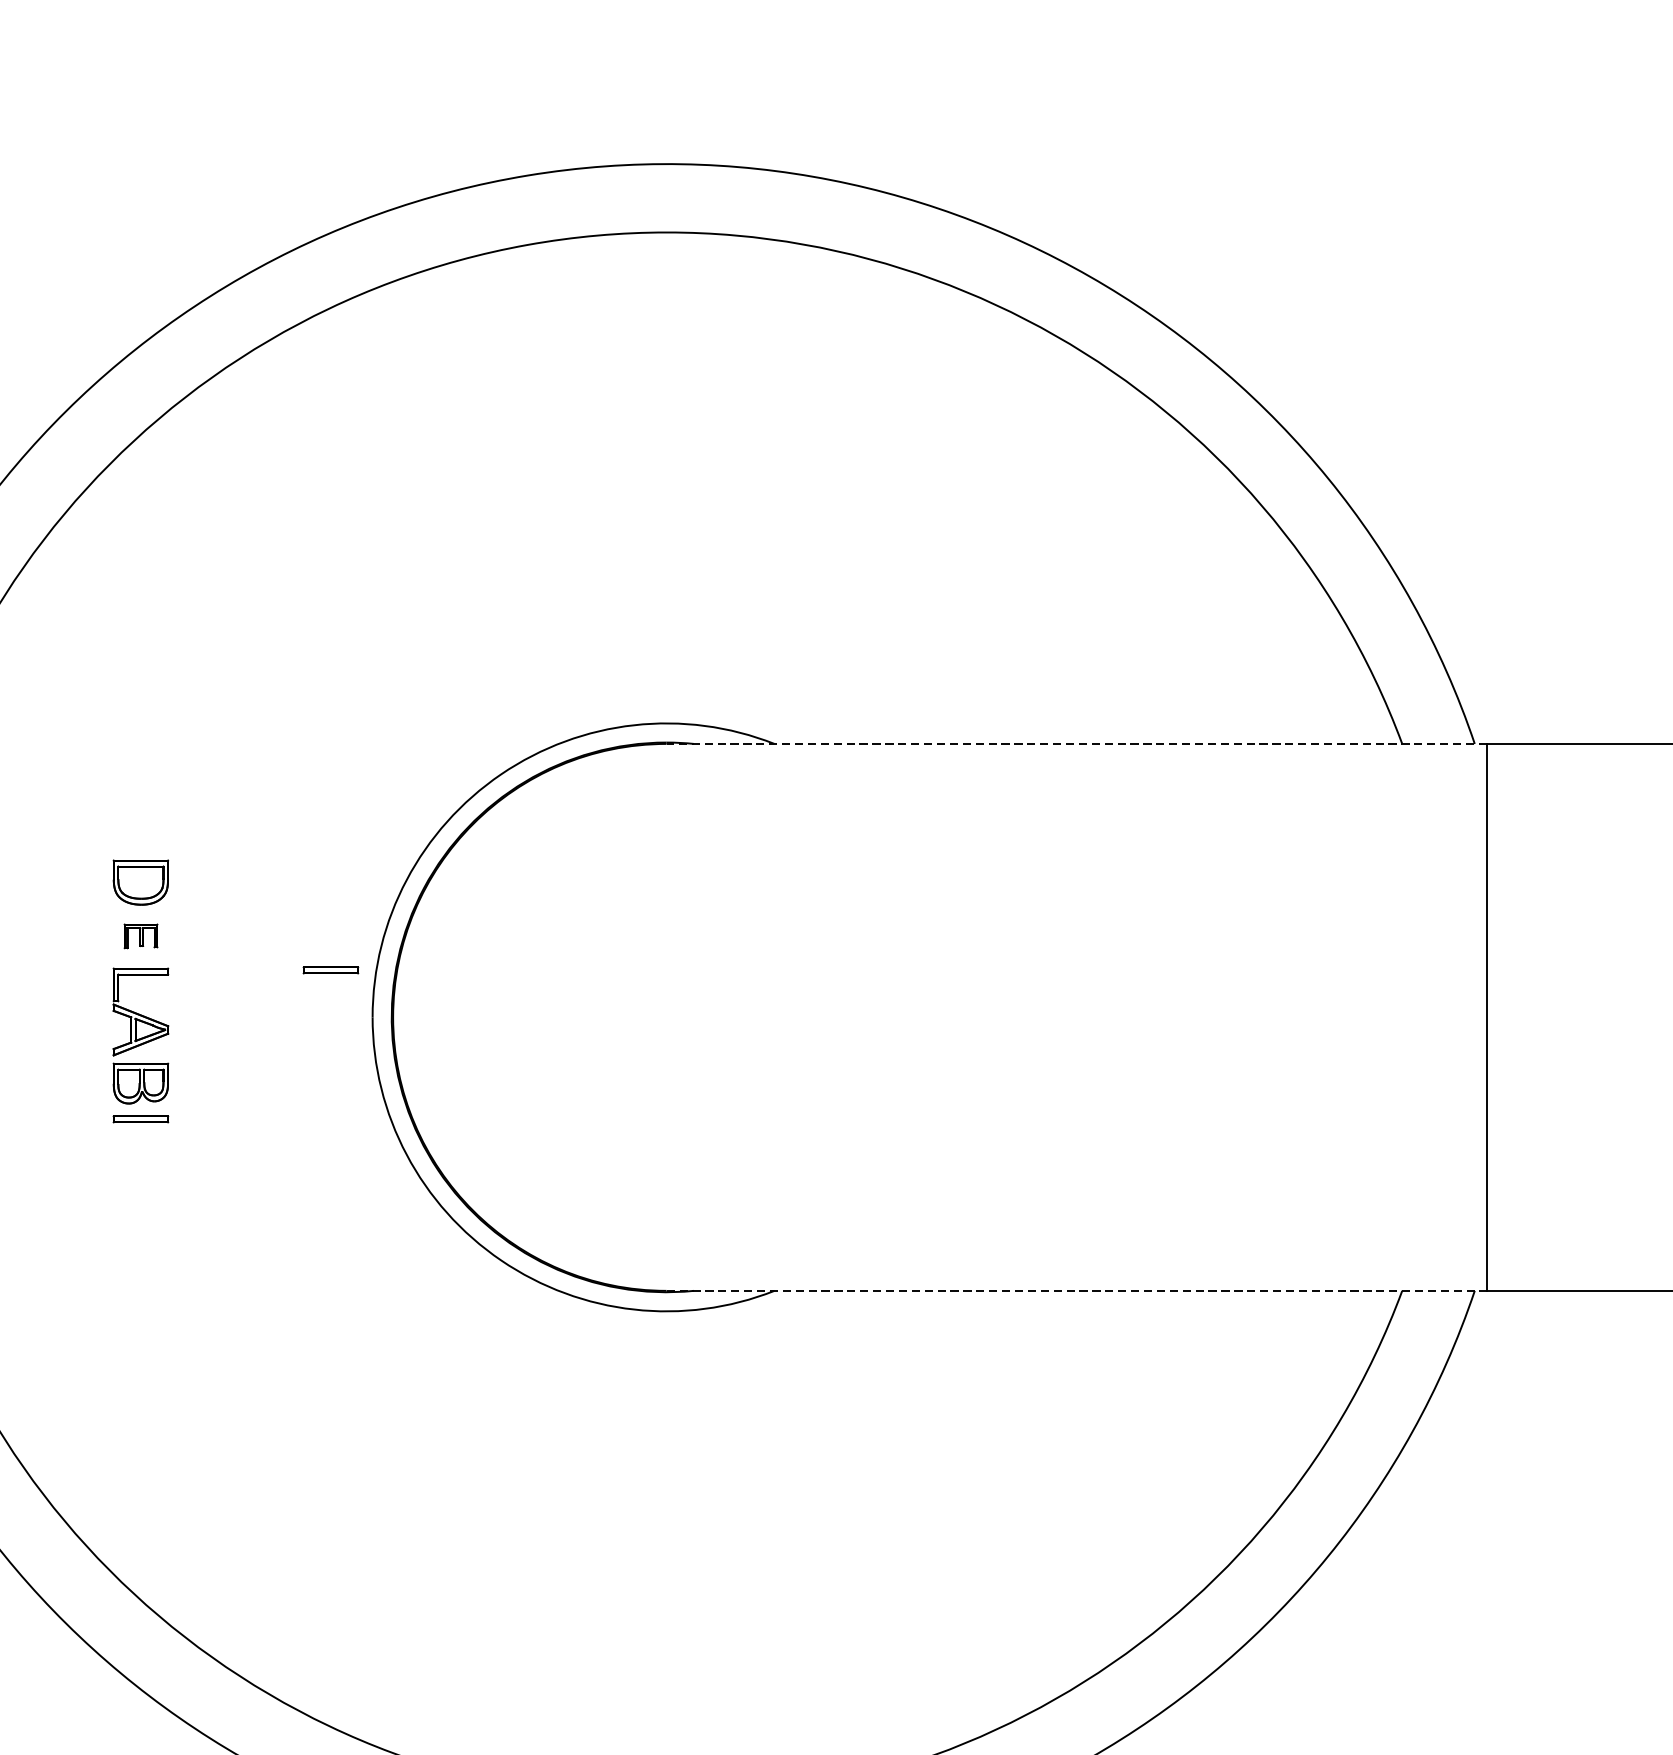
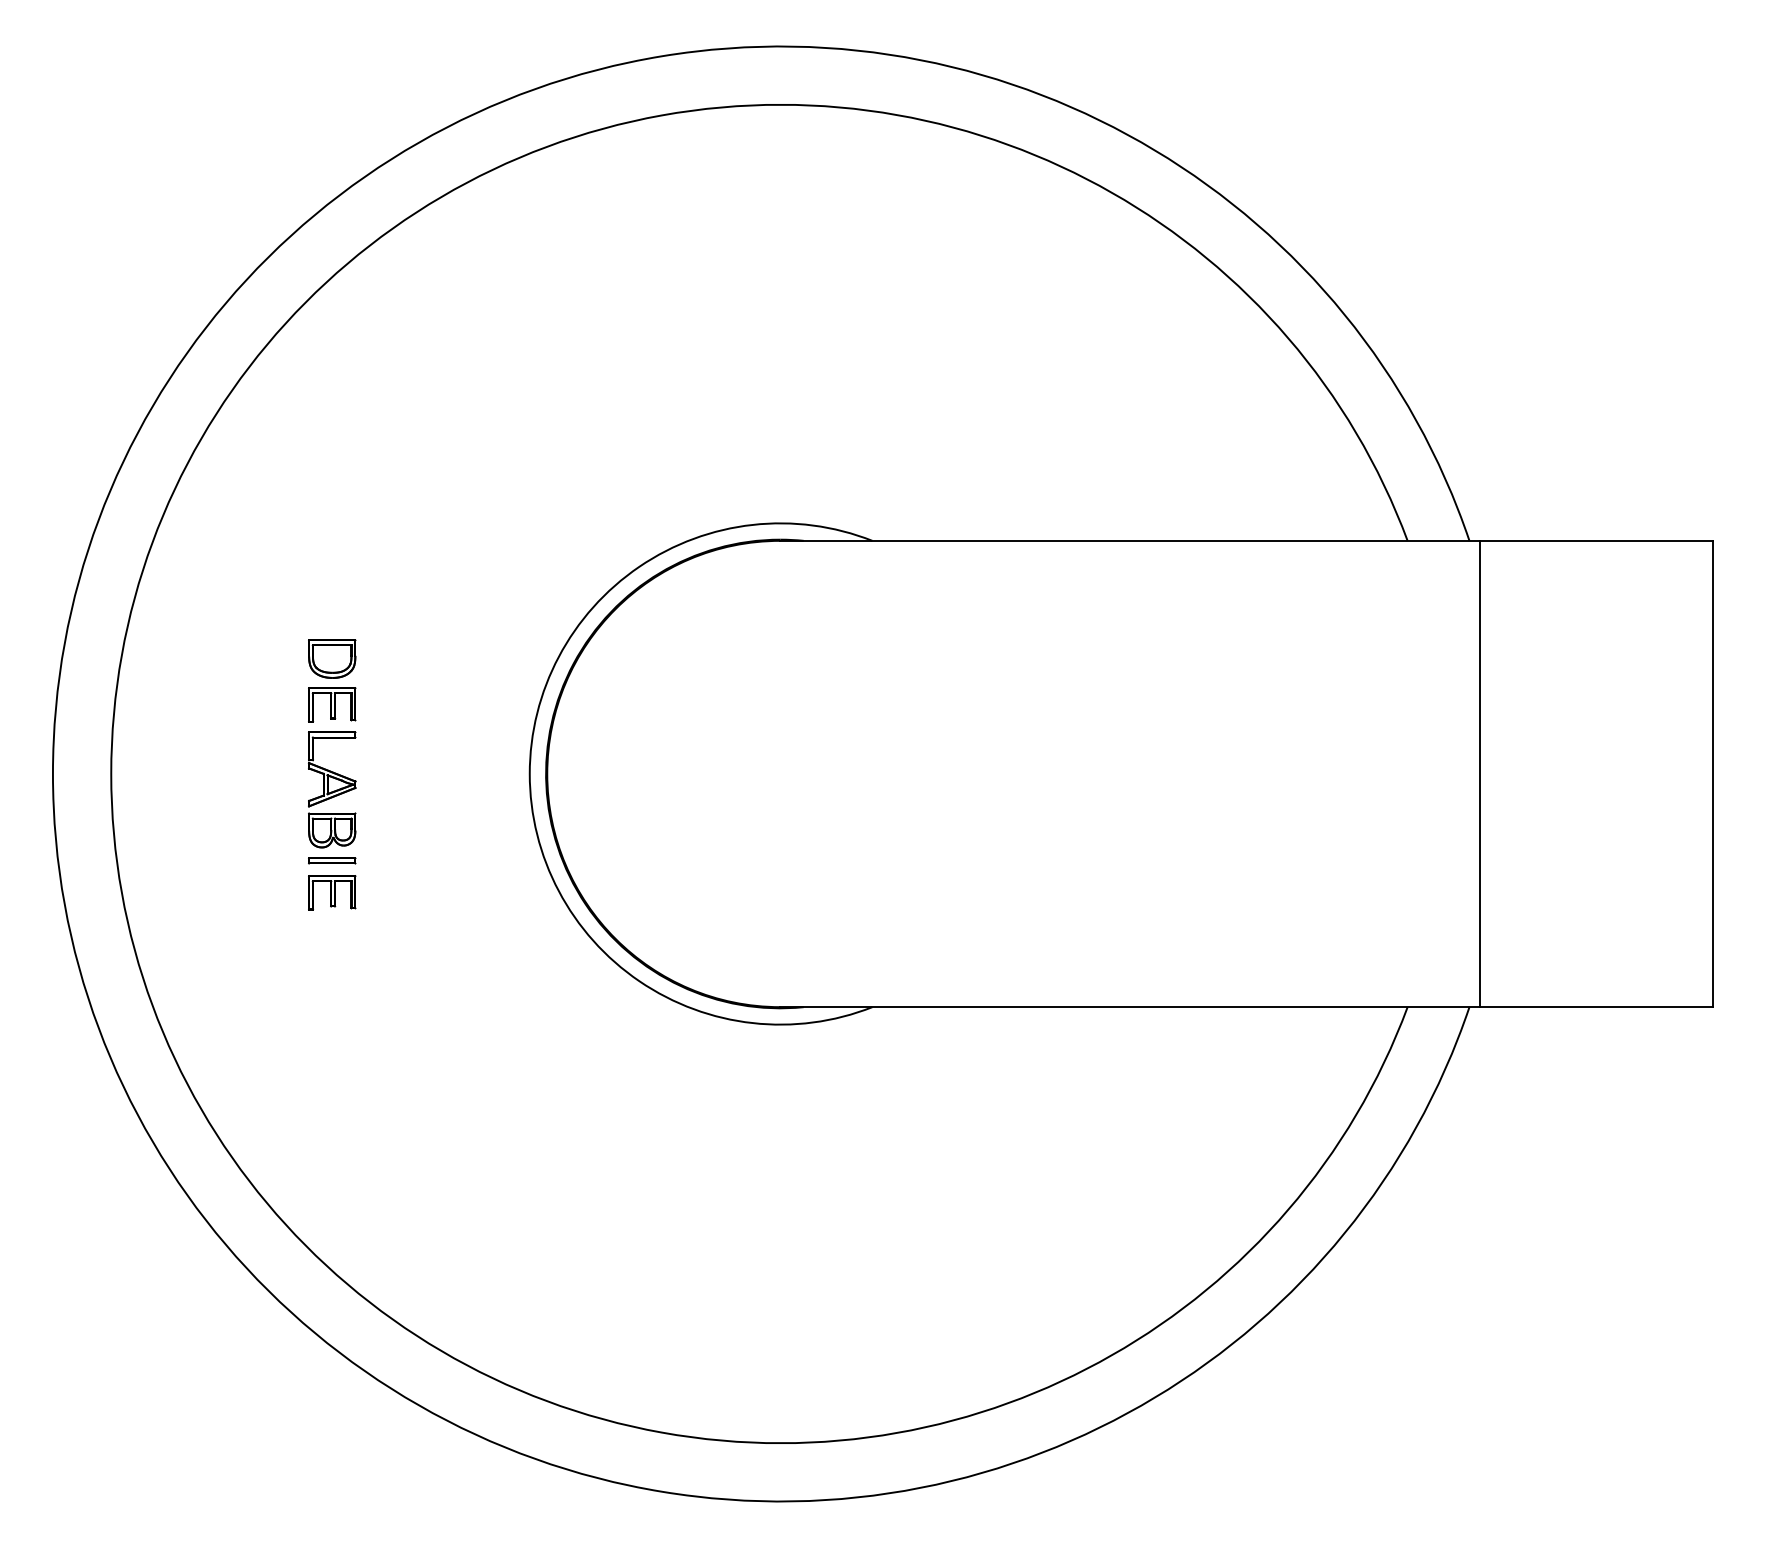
line: (1077, 743) -> (1130, 540), dashed -> solid
part: (141, 935) -> (332, 704), size x1.67
part: (331, 969) -> (494, 733), removed
part: (141, 1156) -> (332, 892), added
line: (1077, 1291) -> (1130, 1007), dashed -> solid

